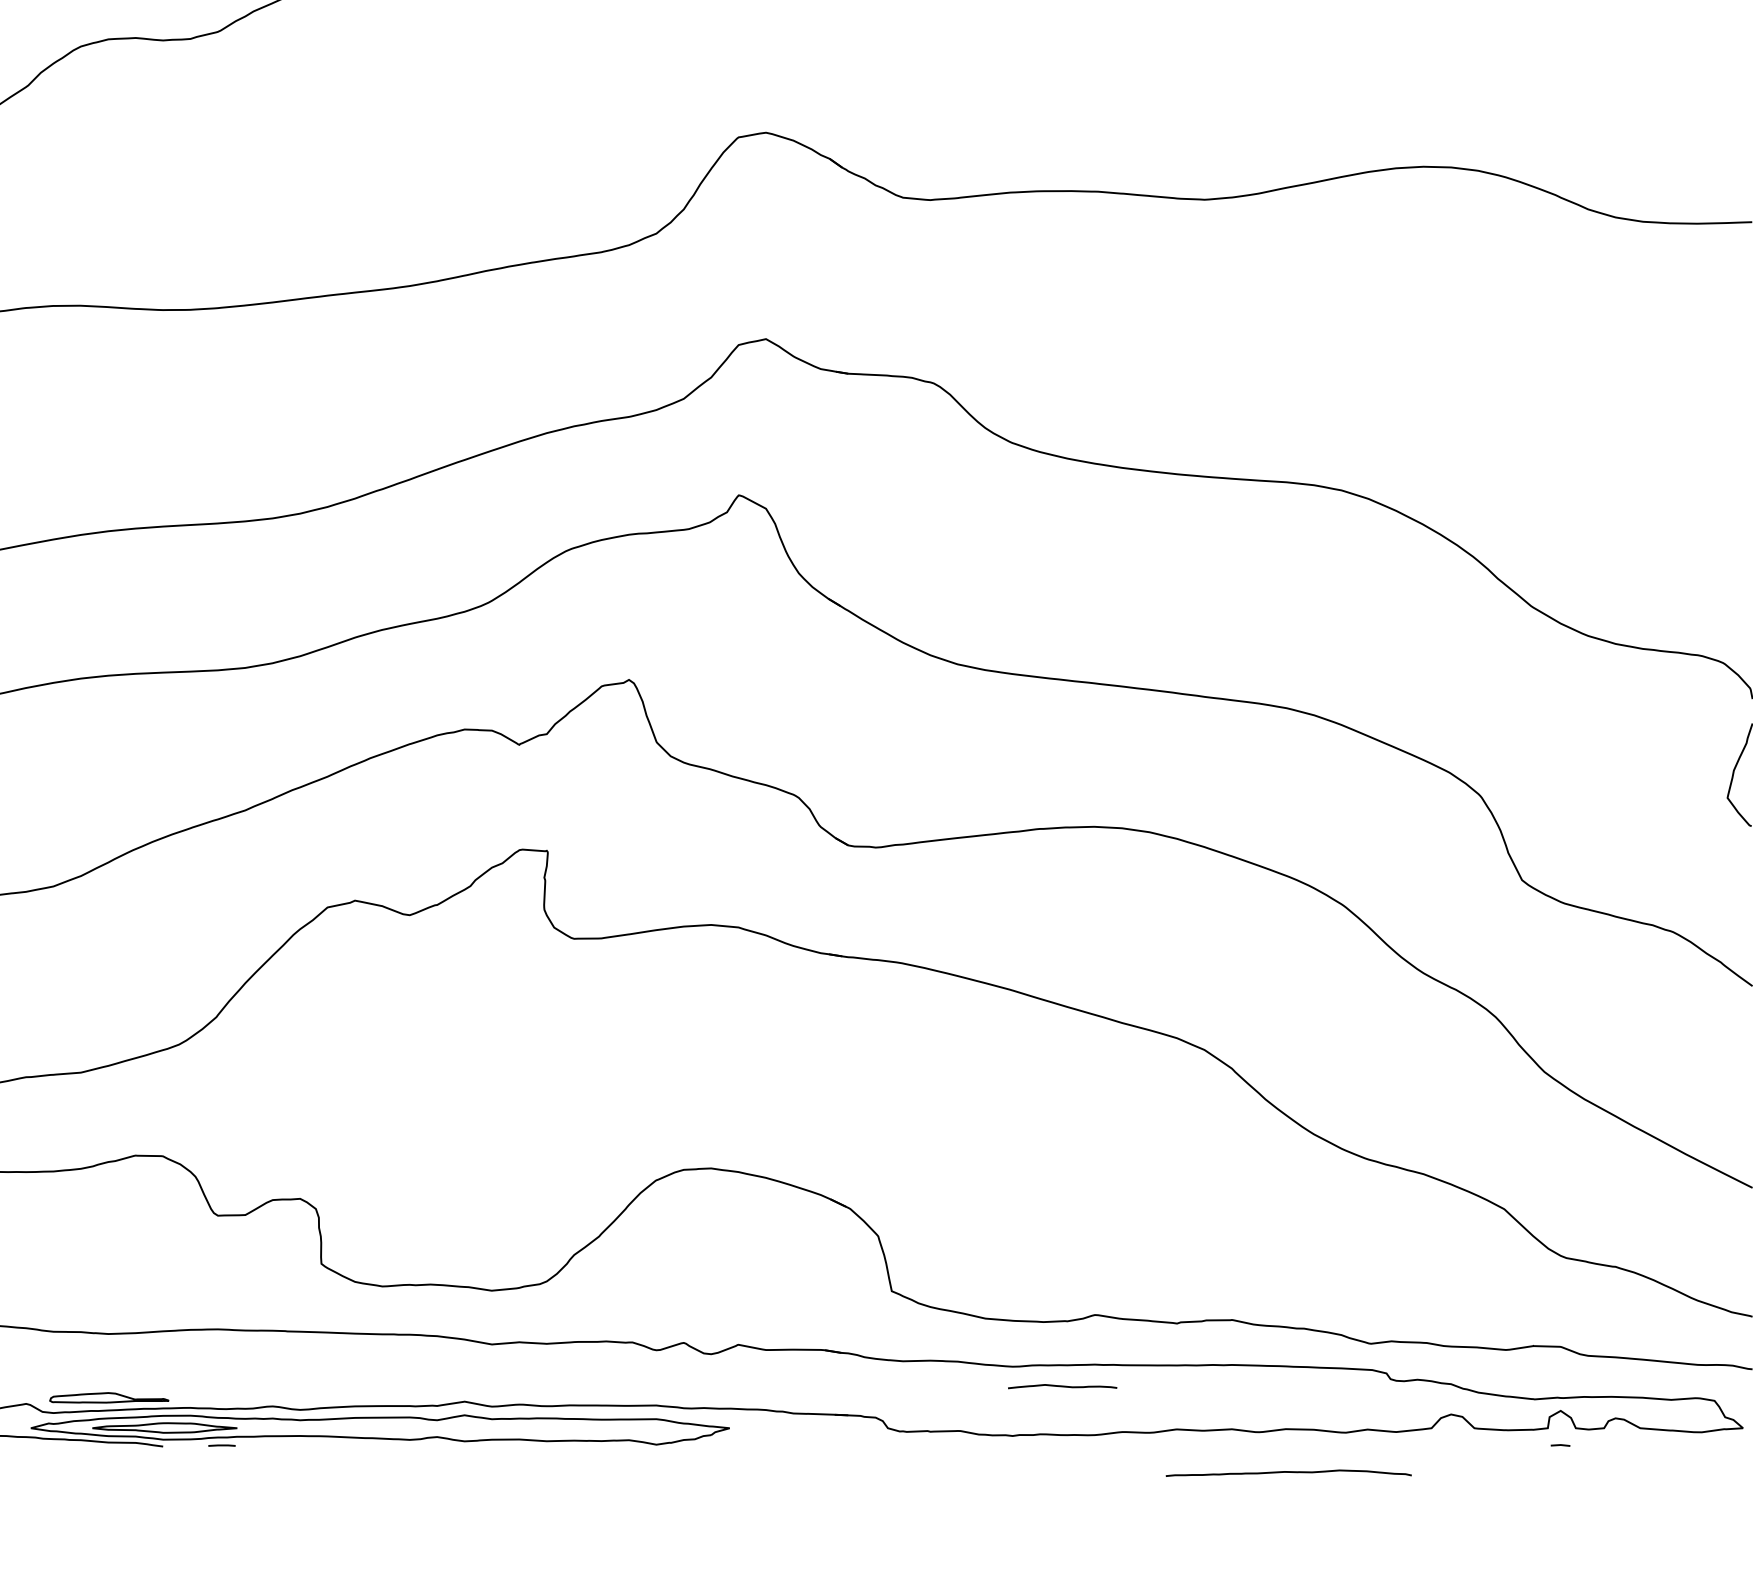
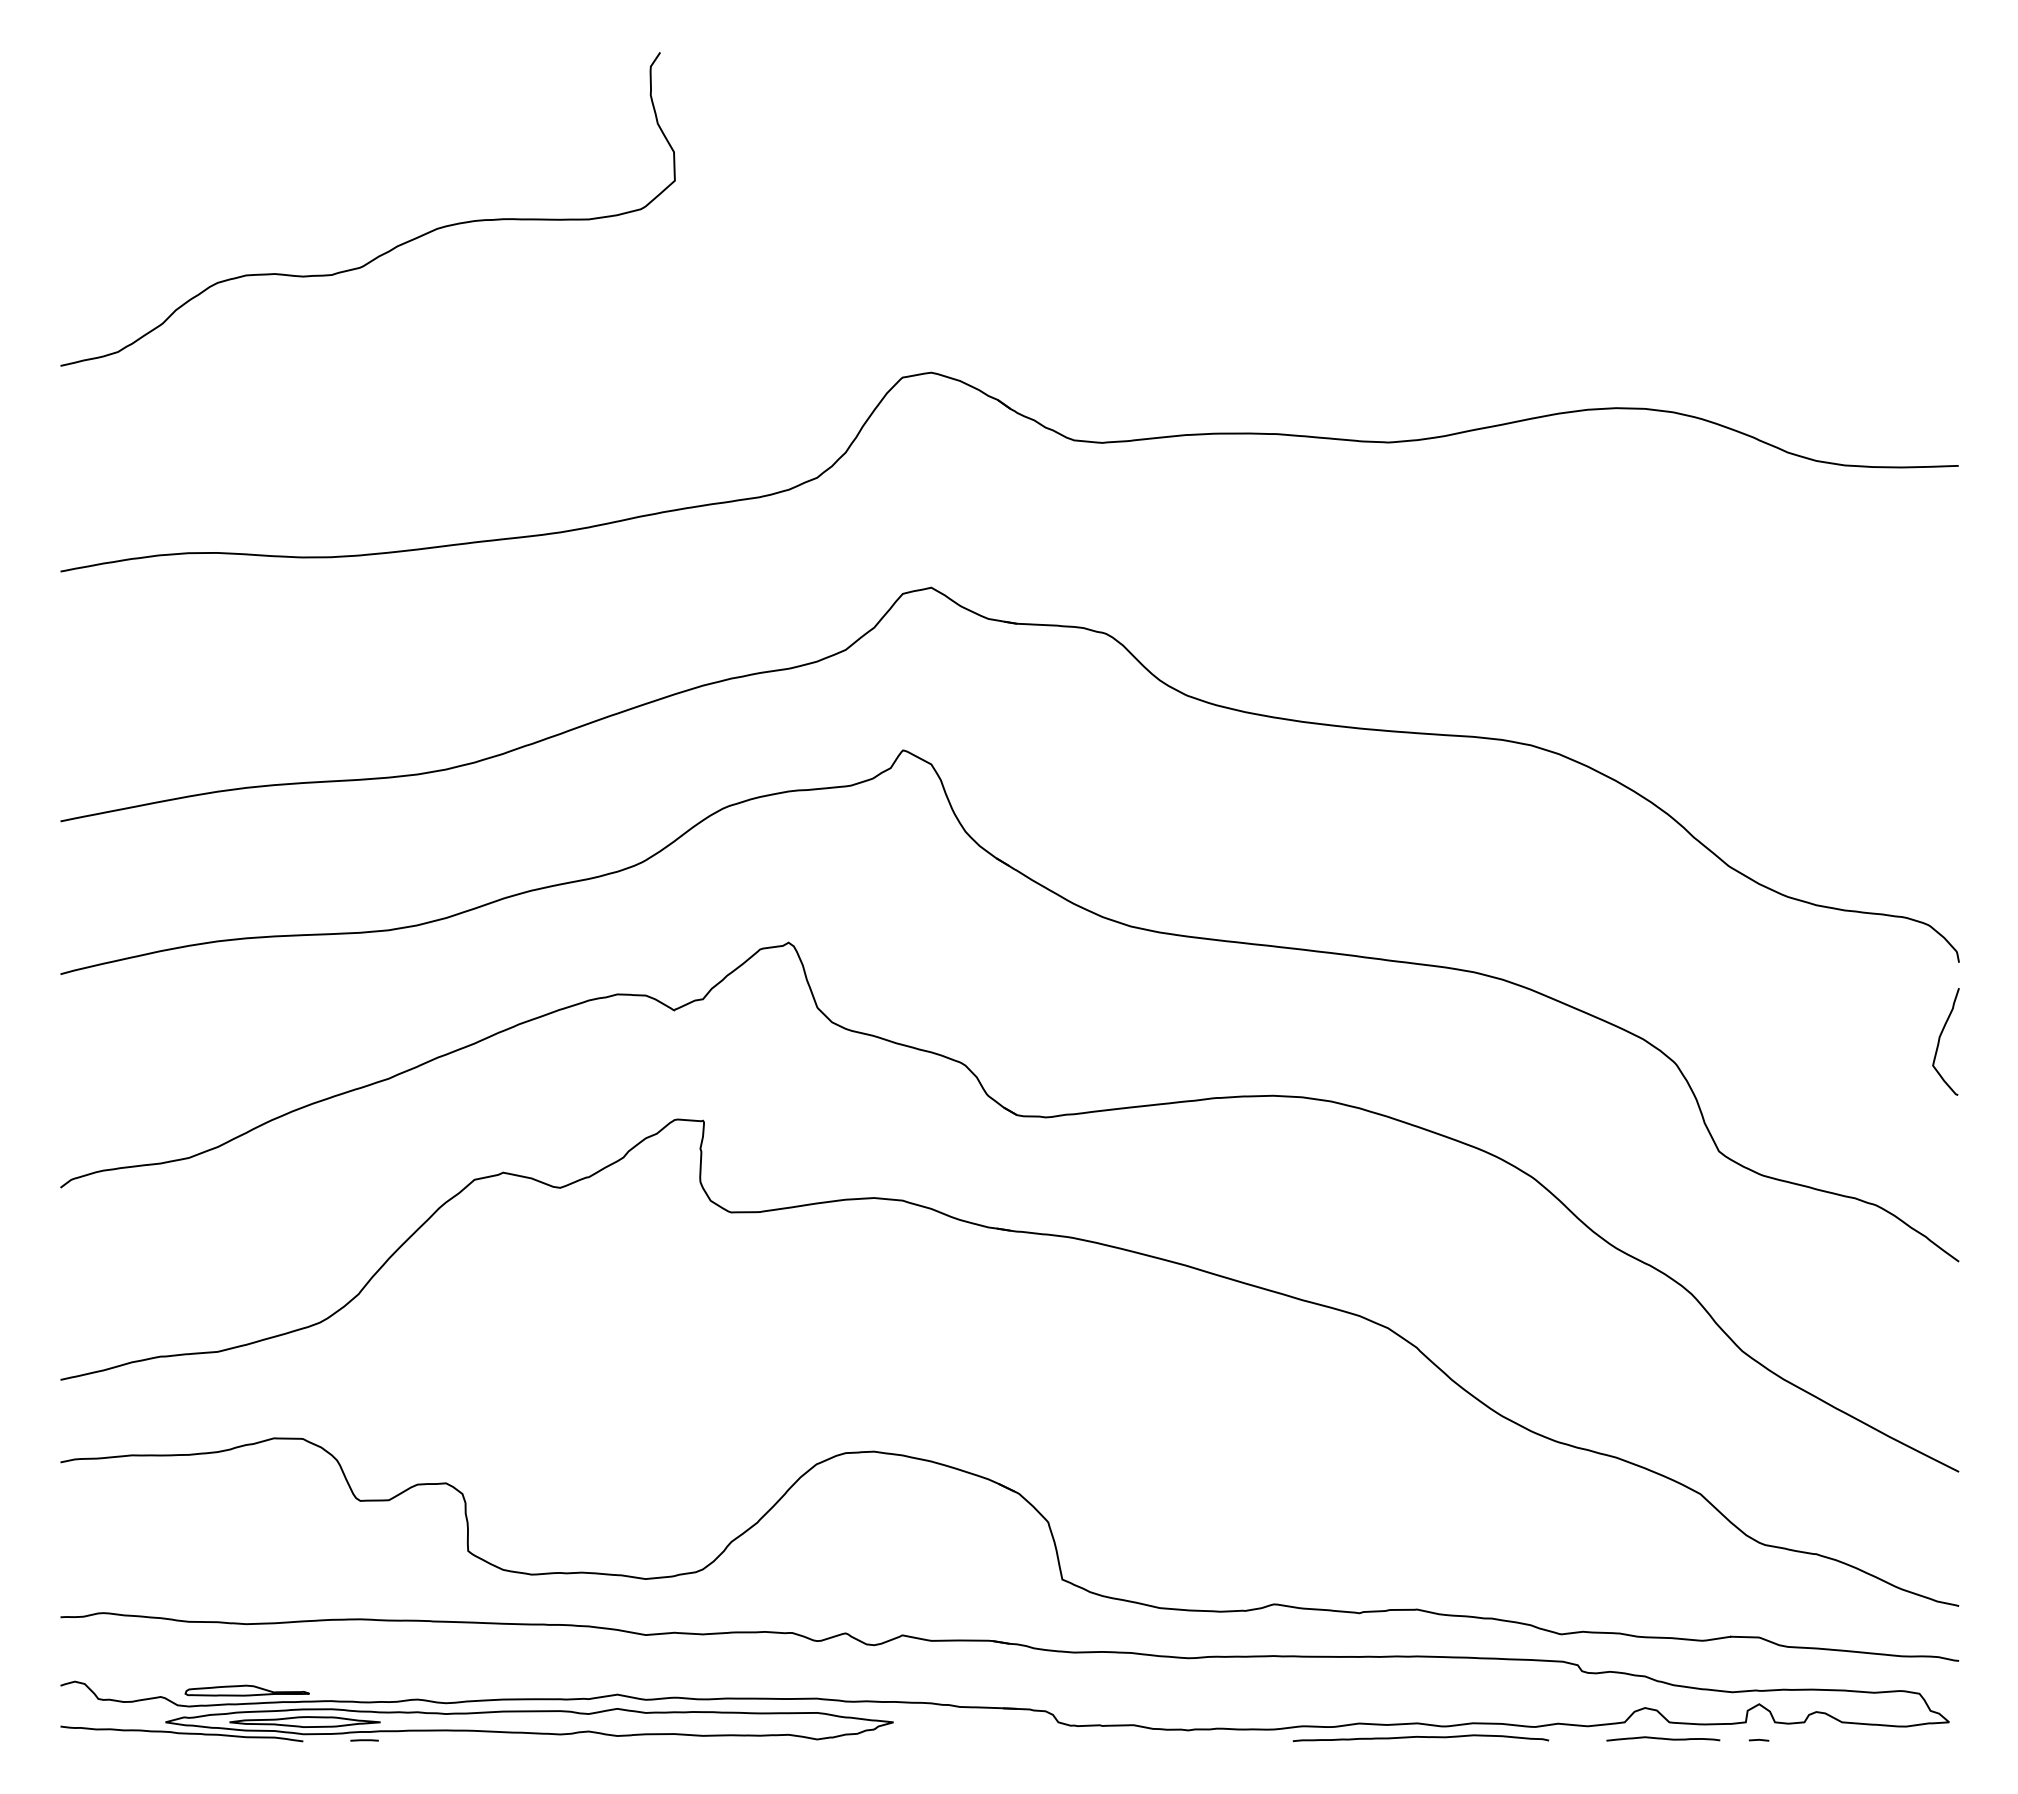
curve: (1062, 1386) -> (1663, 1738), moved
curve: (1288, 1472) -> (1420, 1737), moved

